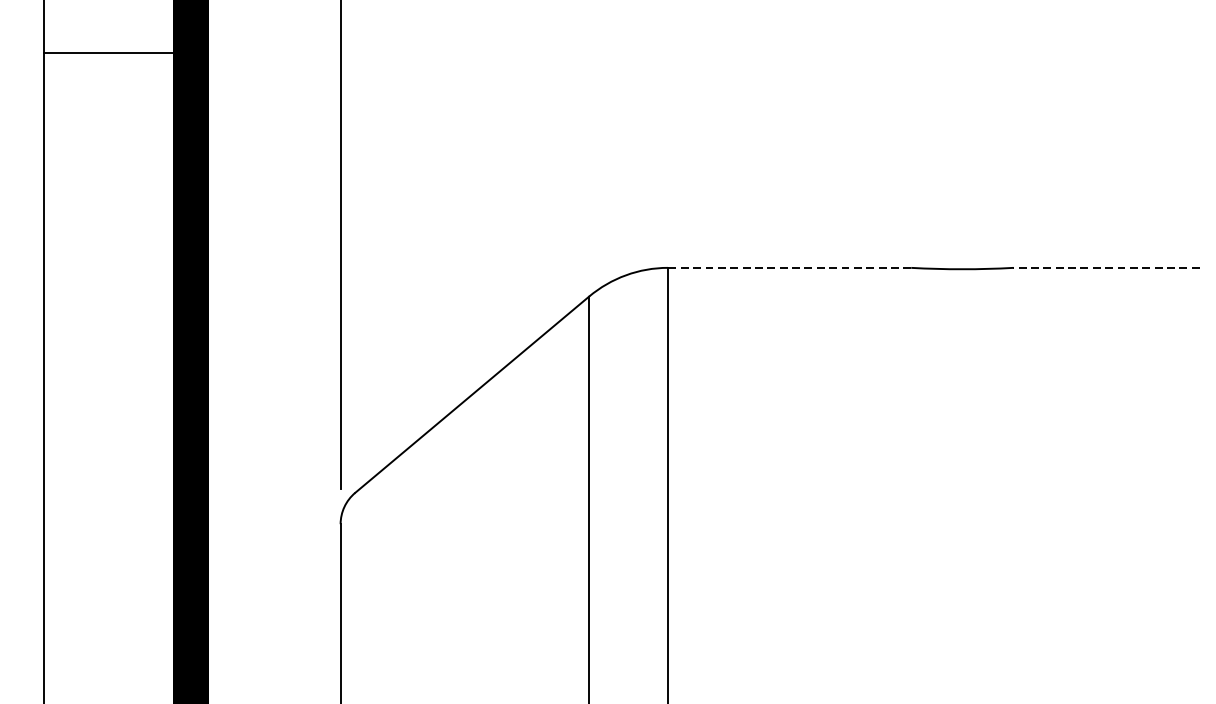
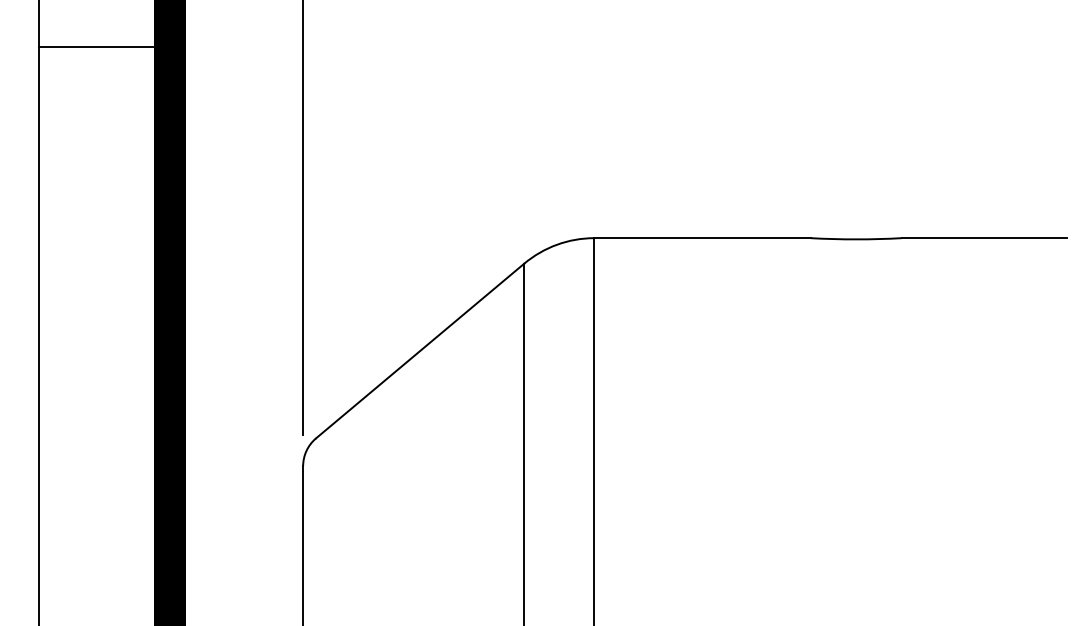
line: (789, 268) -> (702, 238), dashed -> solid
line: (1106, 268) -> (984, 238), dashed -> solid

